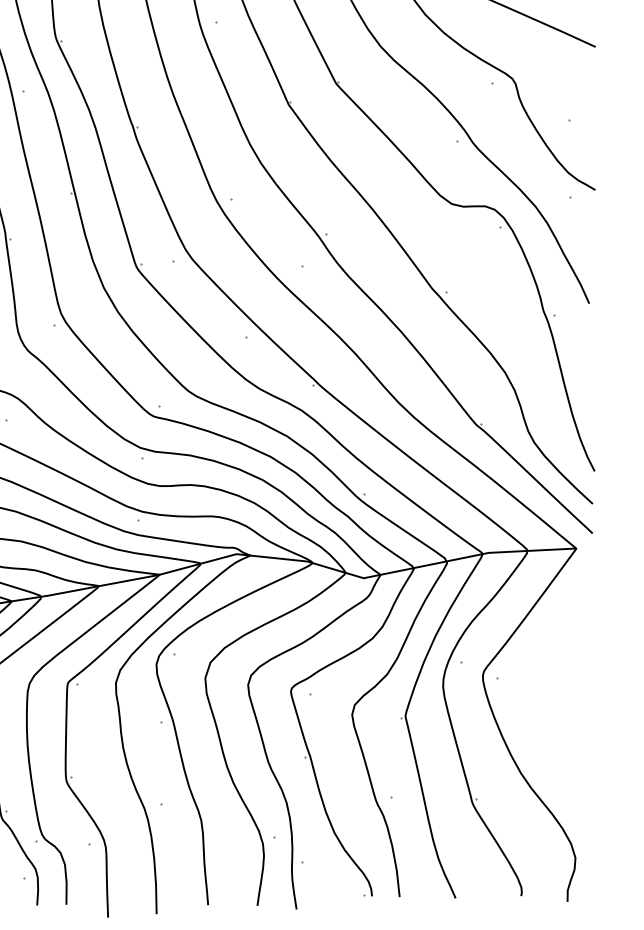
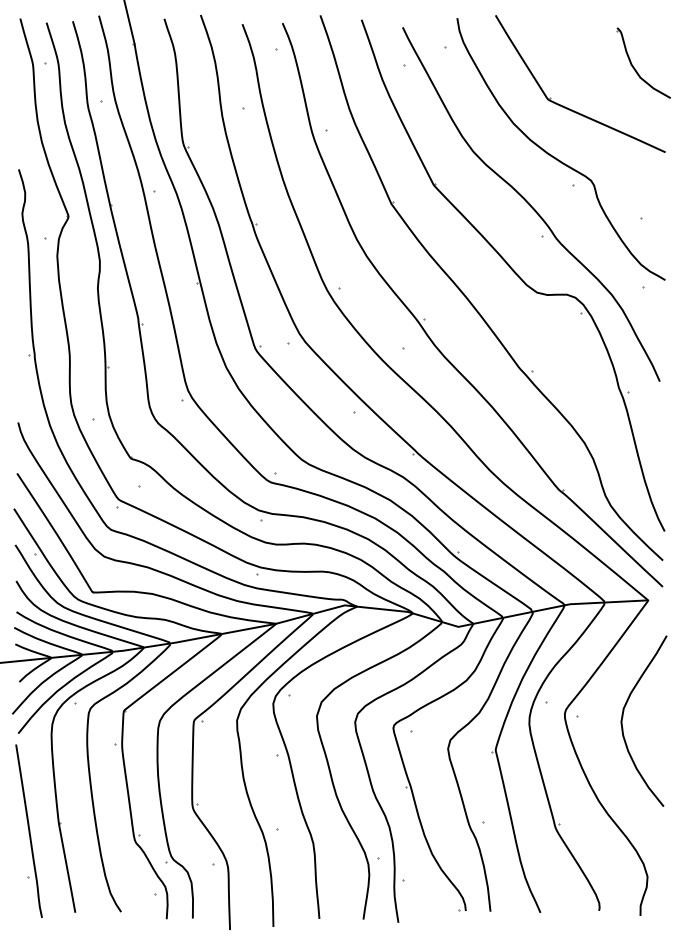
curve: (548, 679) -> (623, 717), added

